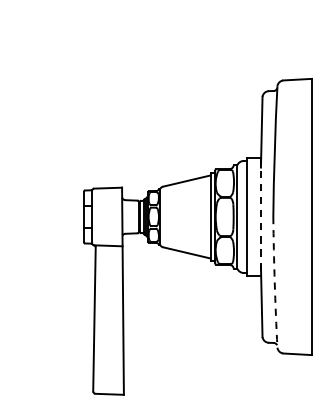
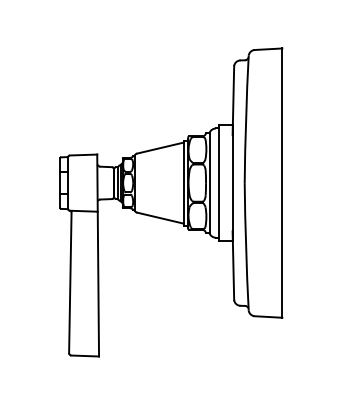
line: (260, 217) -> (232, 183), dashed -> solid
arc: (275, 281) -> (246, 246), dashed -> solid

